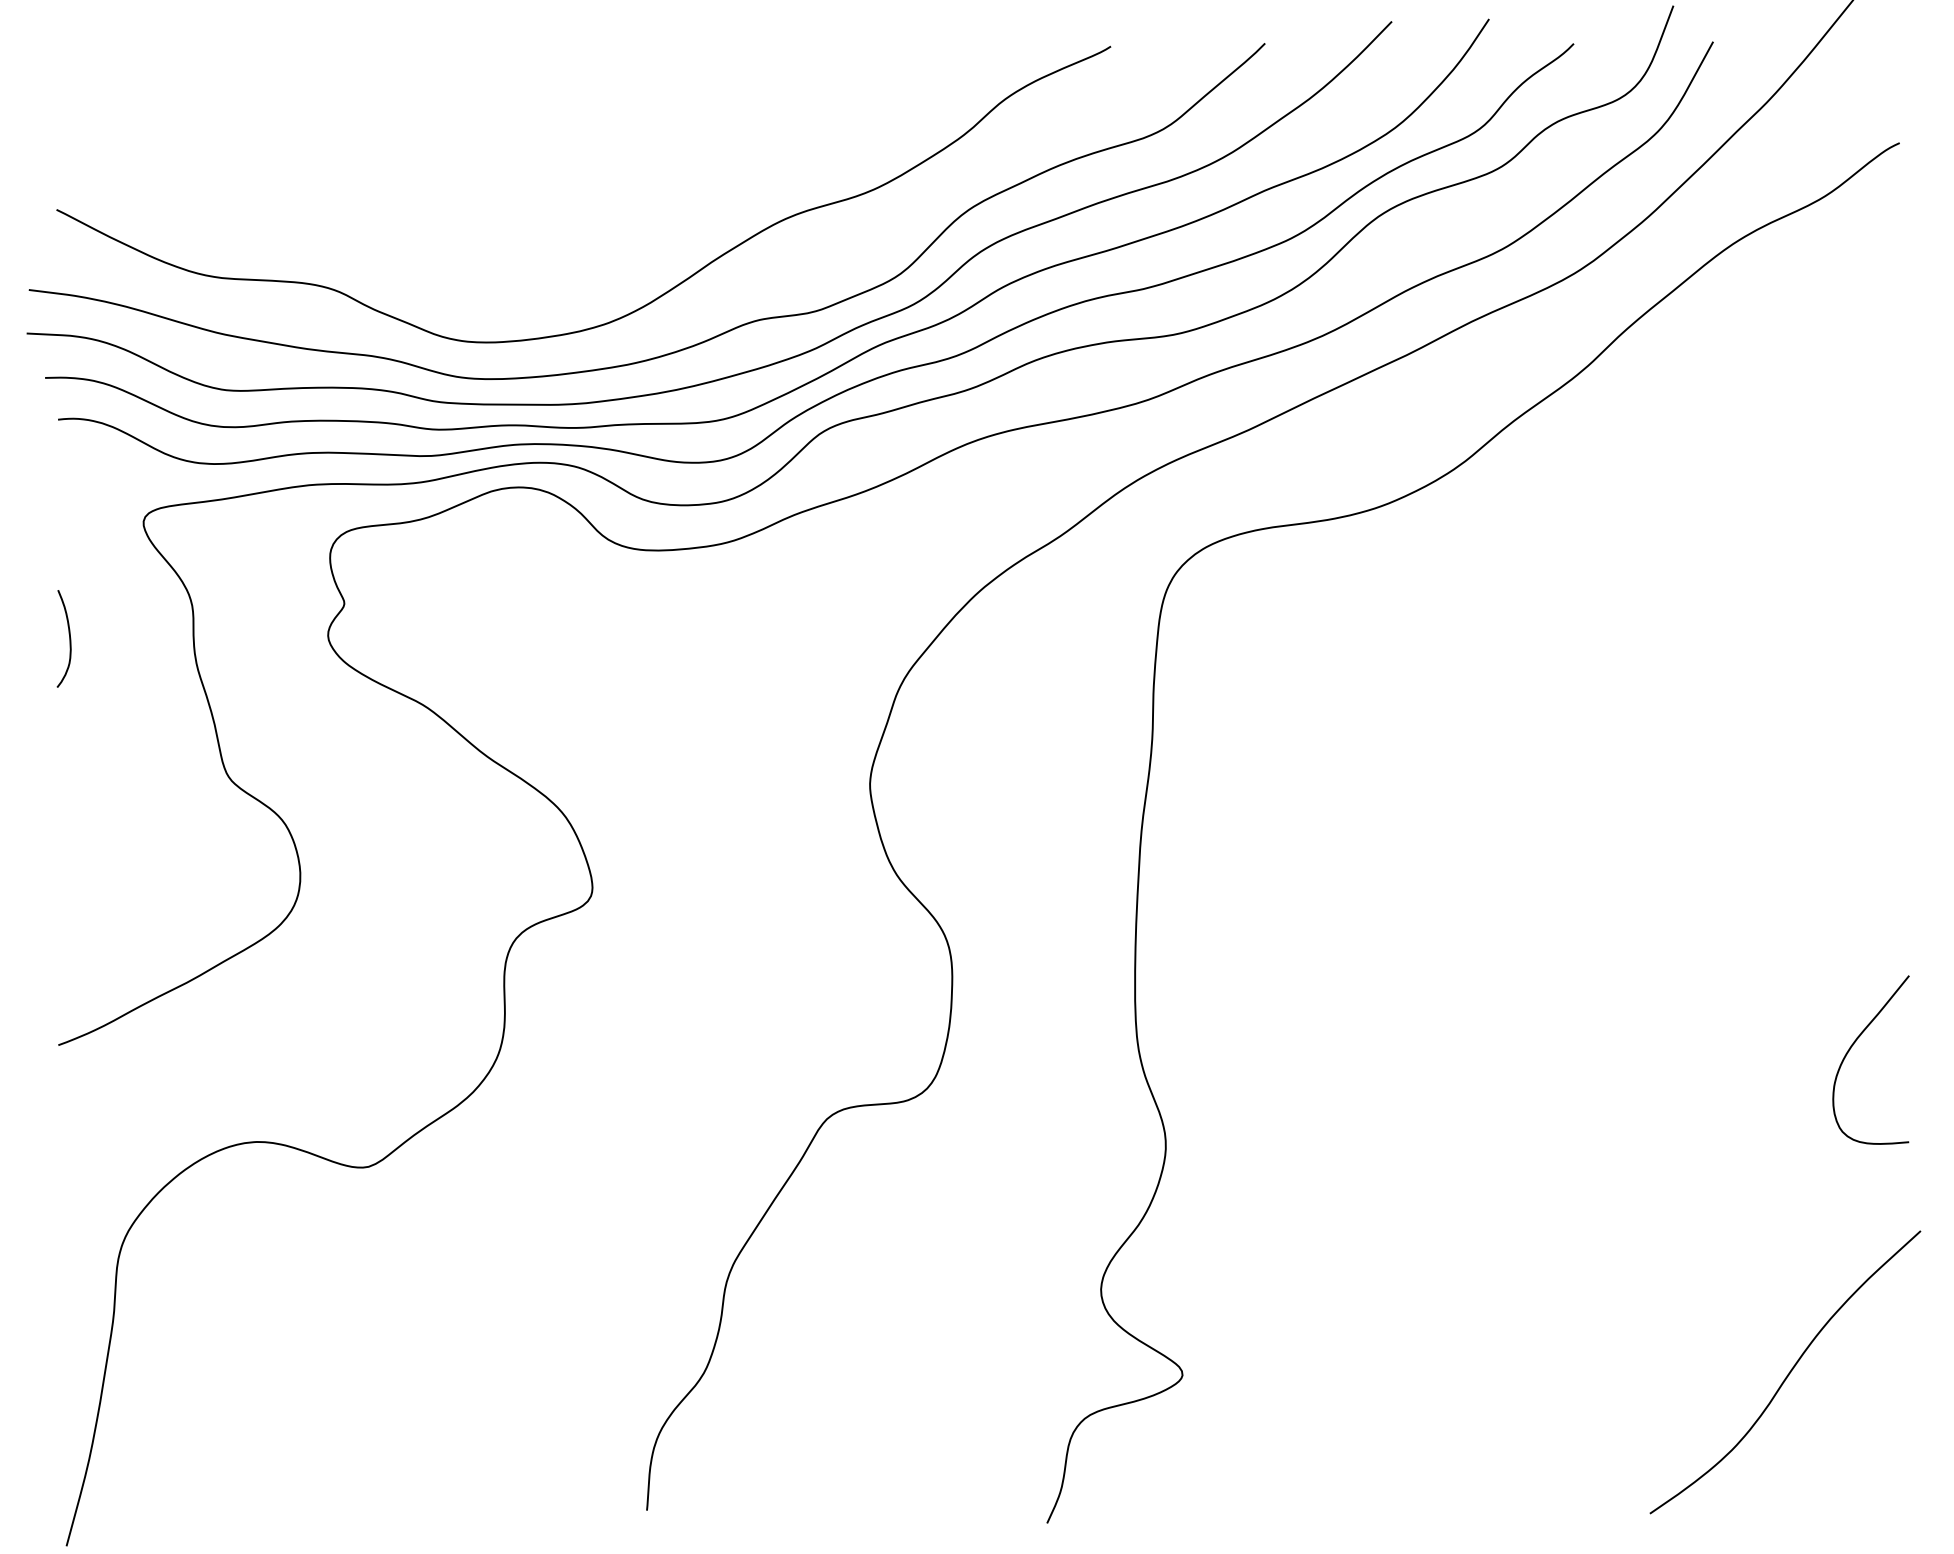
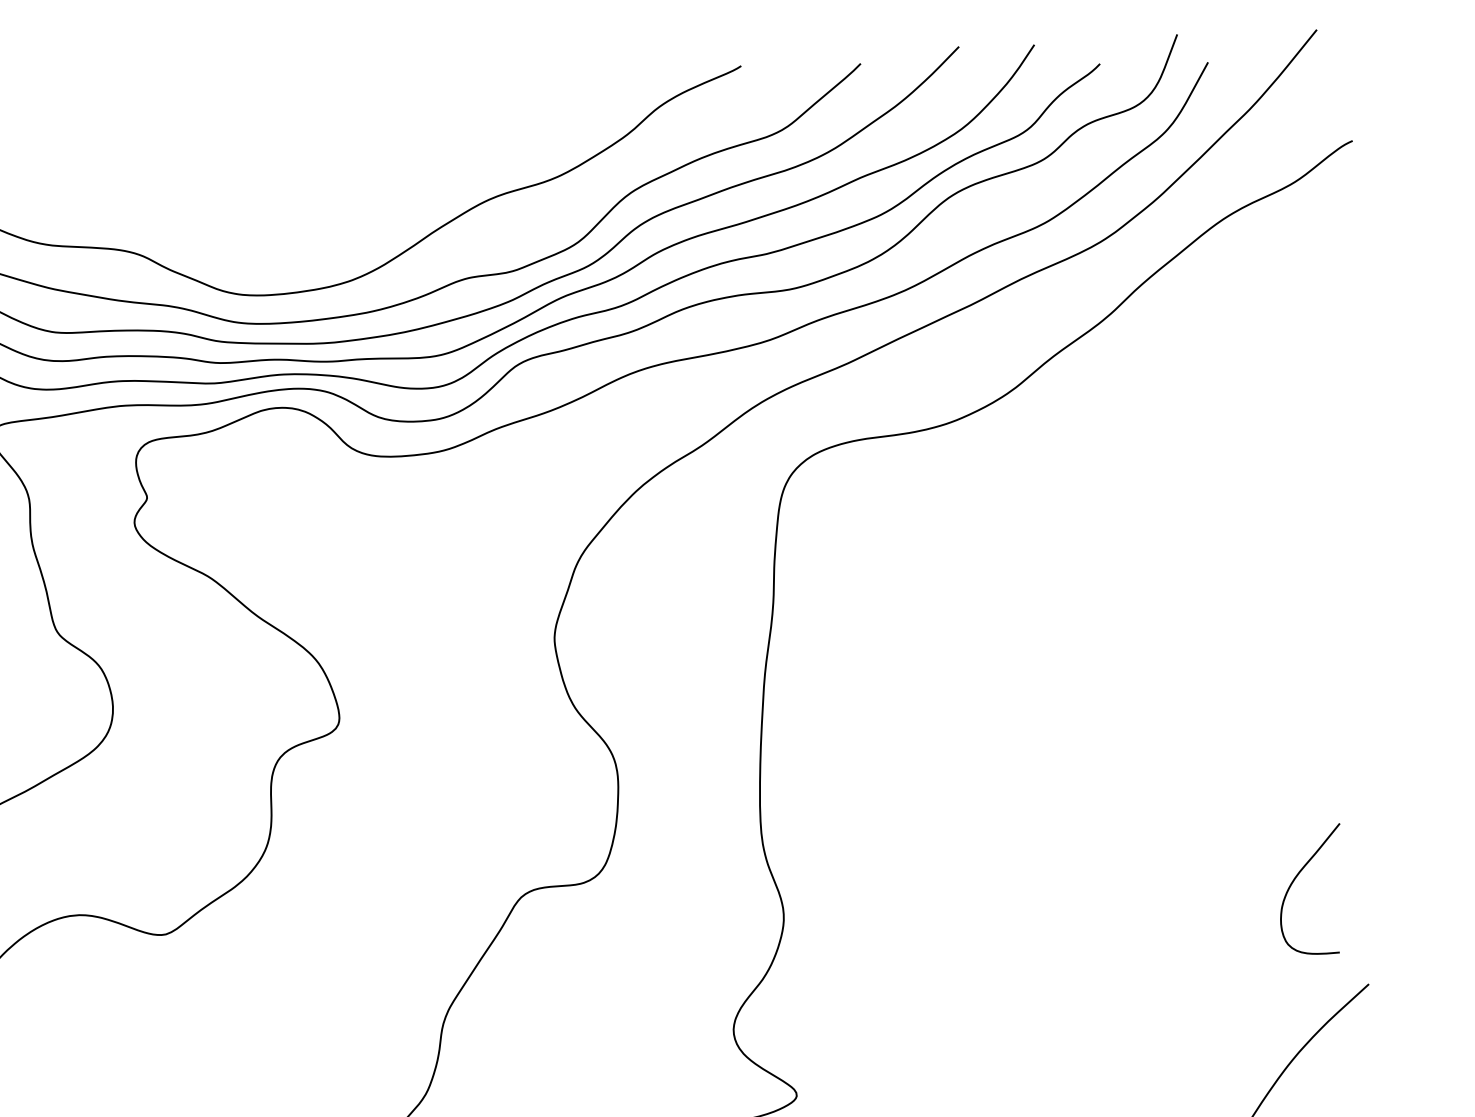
curve: (1854, 1044) -> (1297, 876), moved

